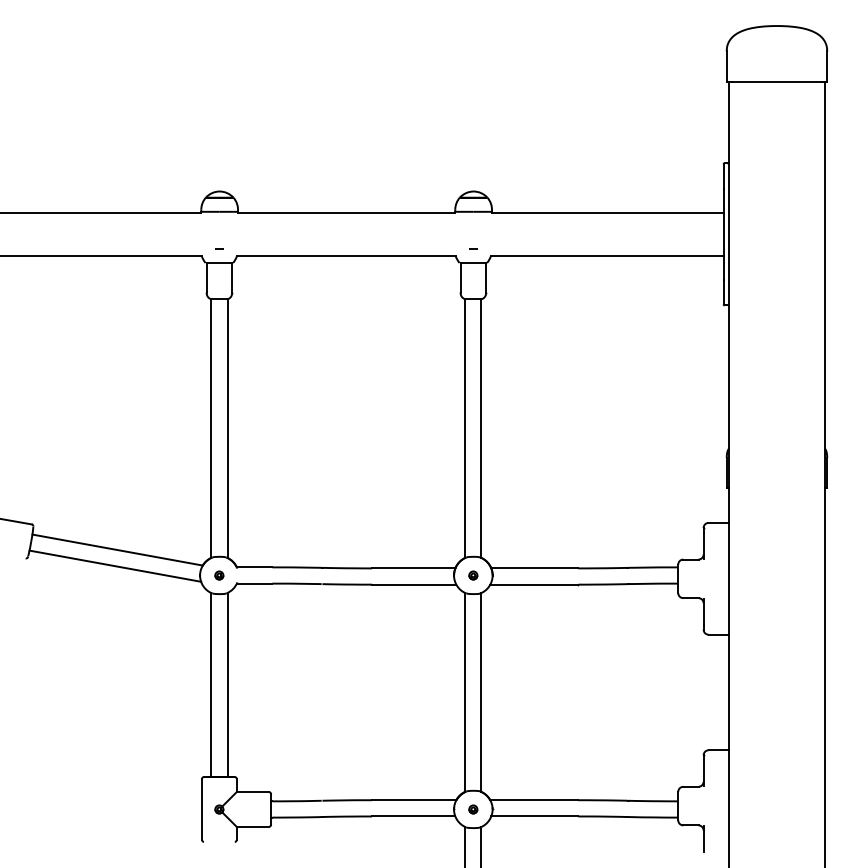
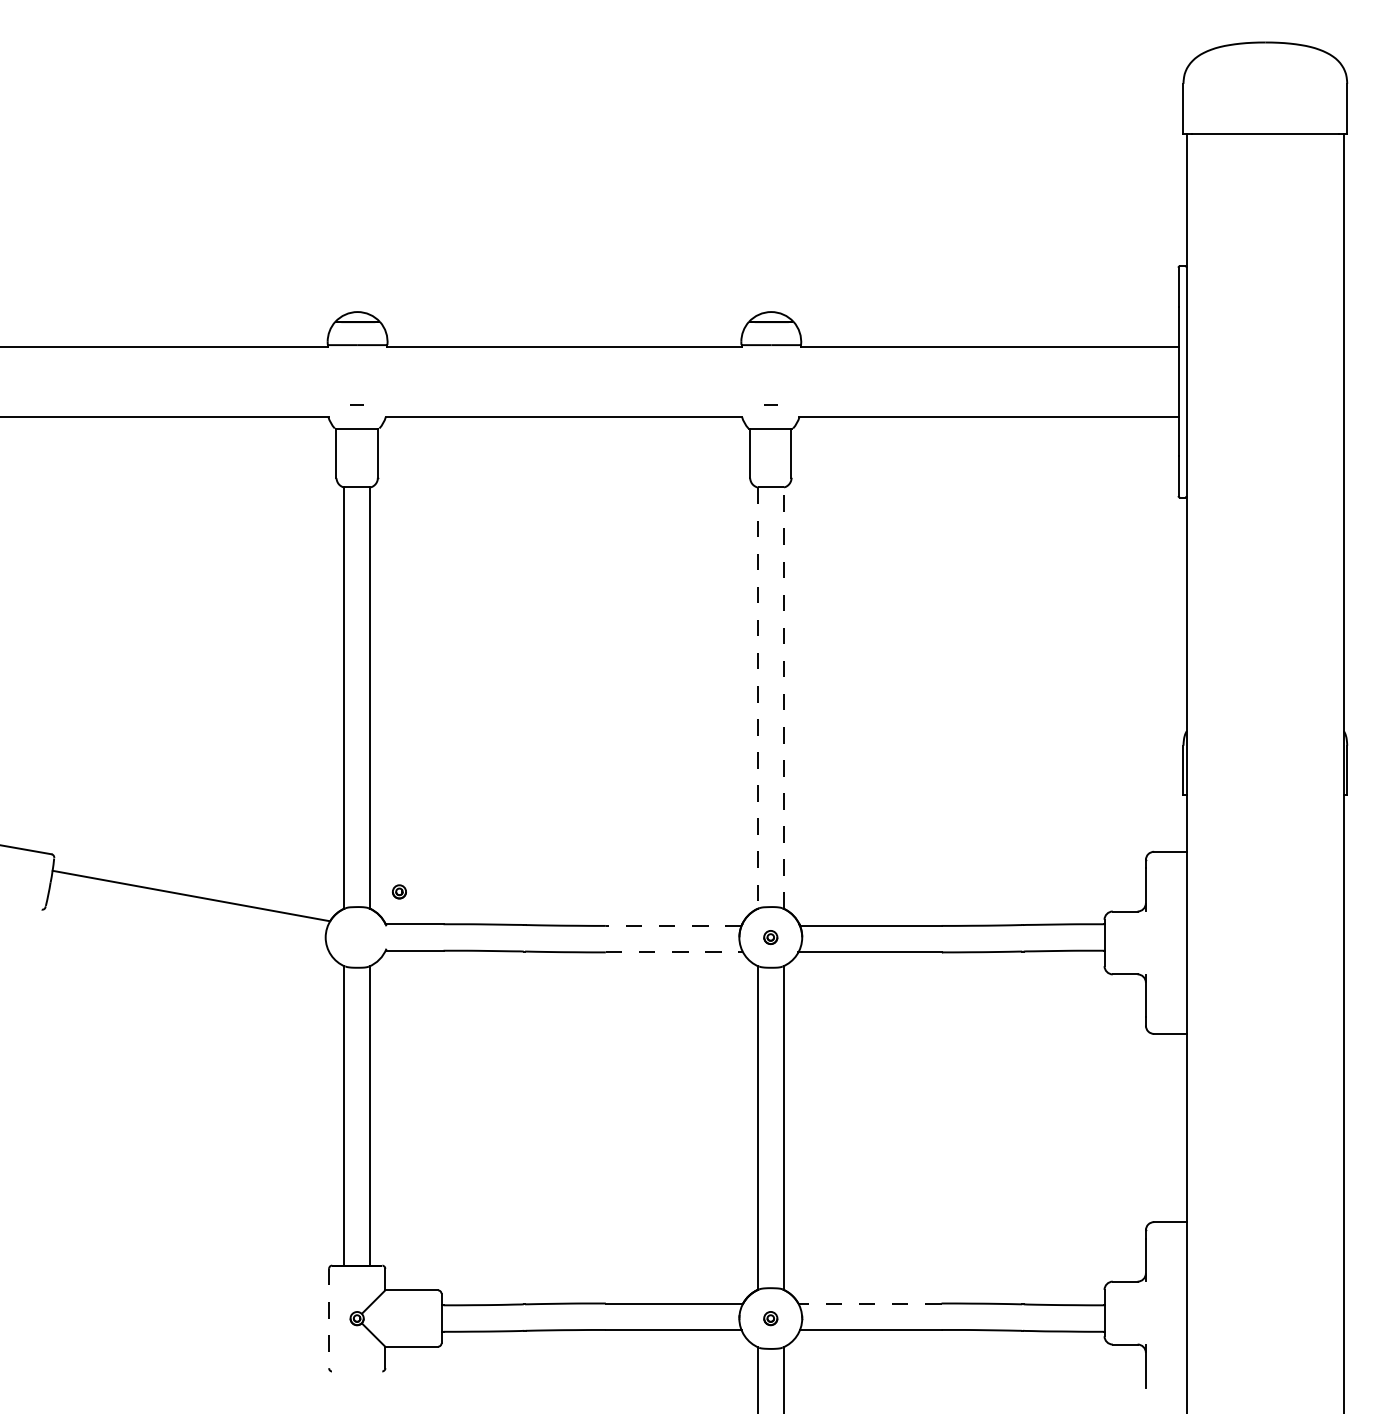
line: (481, 428) -> (784, 698), solid -> dashed
line: (465, 429) -> (758, 699), solid -> dashed
line: (115, 565) -> (187, 921), removed
line: (413, 568) -> (673, 926), solid -> dashed
part: (219, 575) -> (399, 891), moved
line: (414, 584) -> (674, 952), solid -> dashed
line: (534, 800) -> (870, 1303), solid -> dashed
line: (202, 809) -> (329, 1318), solid -> dashed

